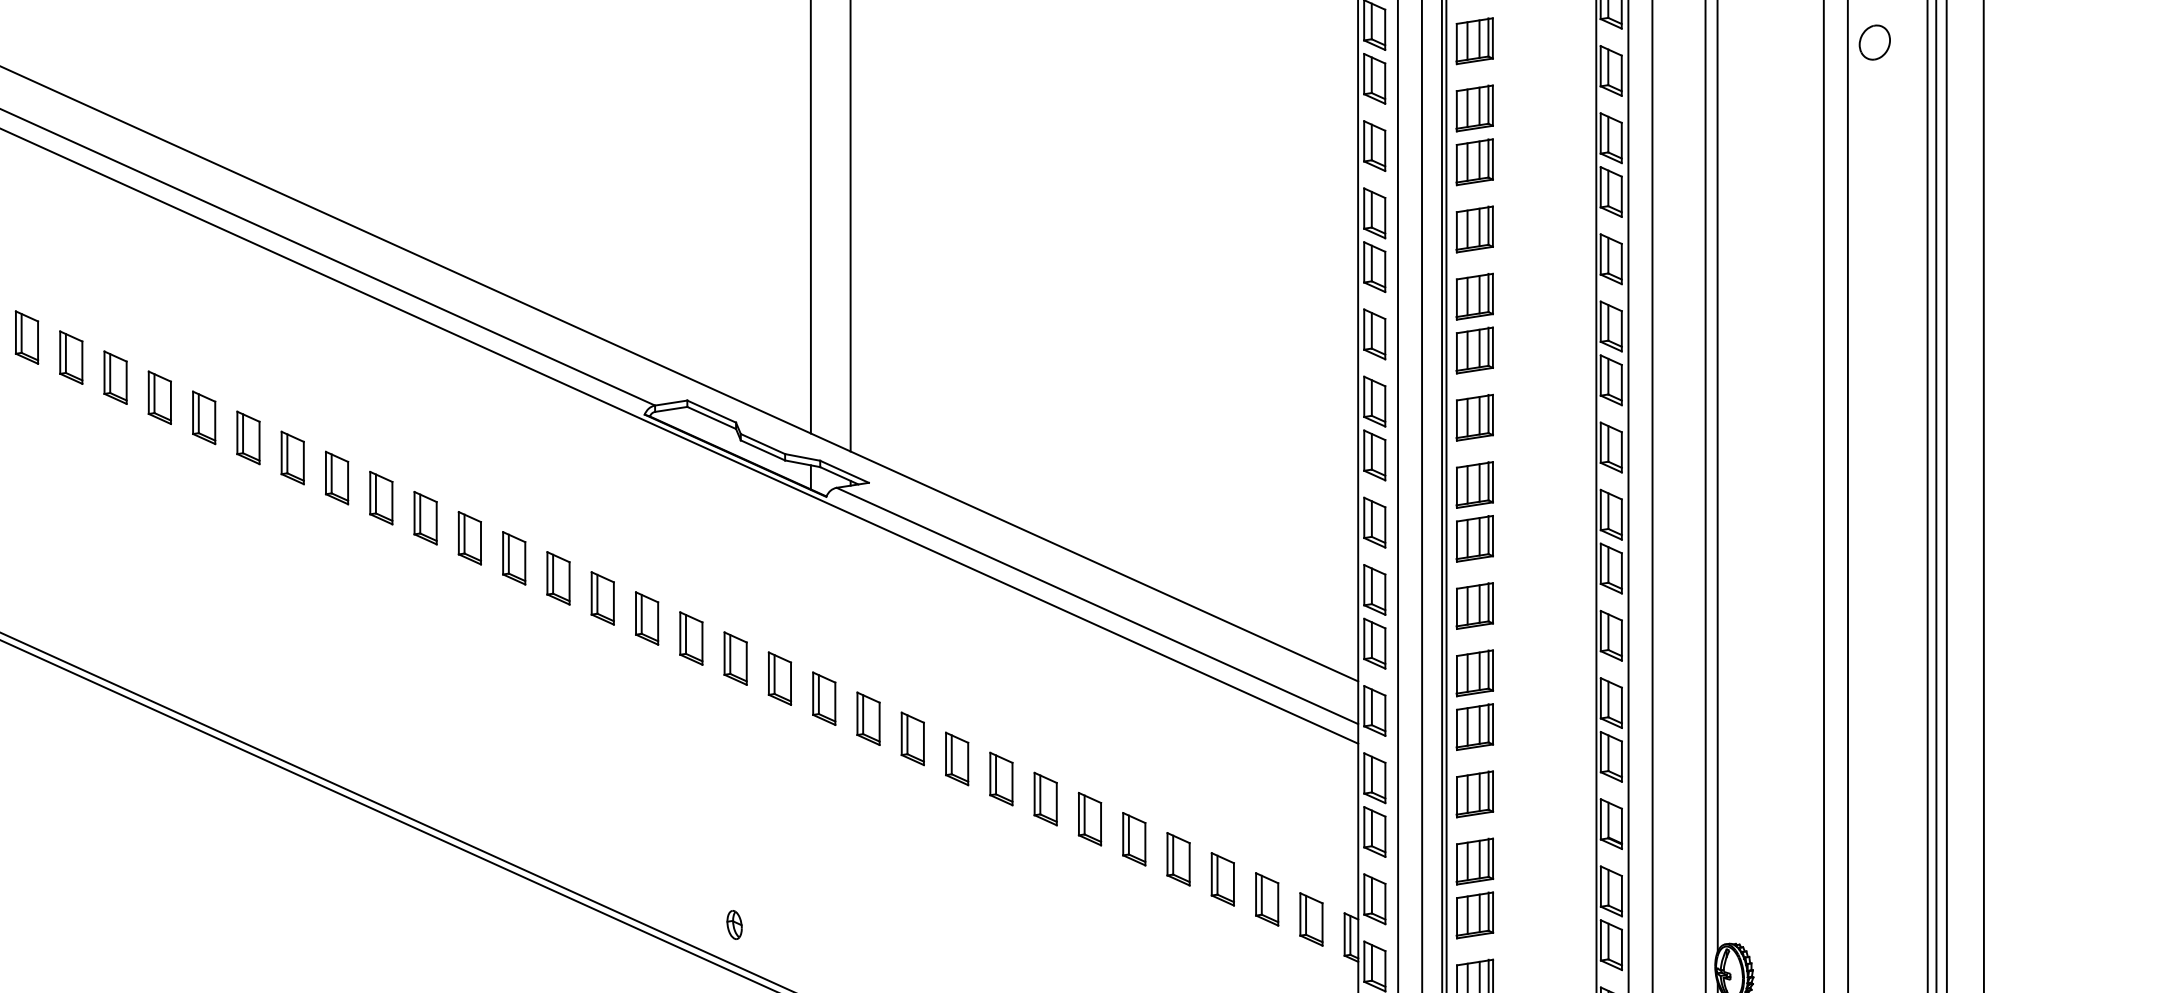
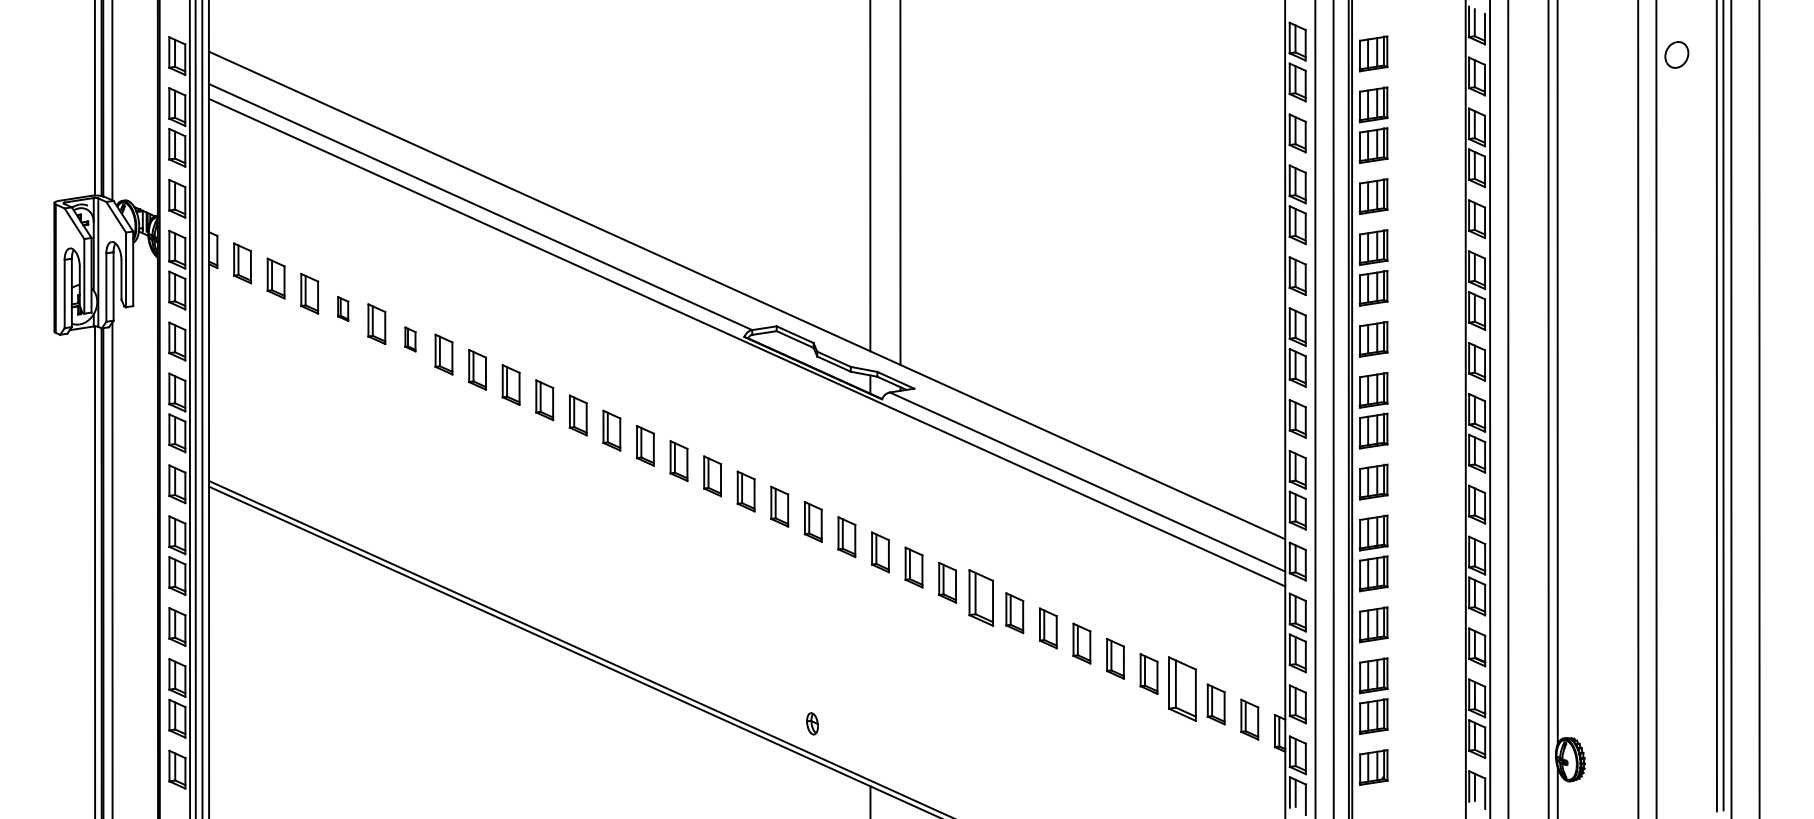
part: (114, 377) -> (342, 308), size x0.6
part: (204, 417) -> (410, 339), size x0.6
part: (956, 758) -> (980, 597), size x1.4
part: (1222, 879) -> (1182, 689), size x1.6

